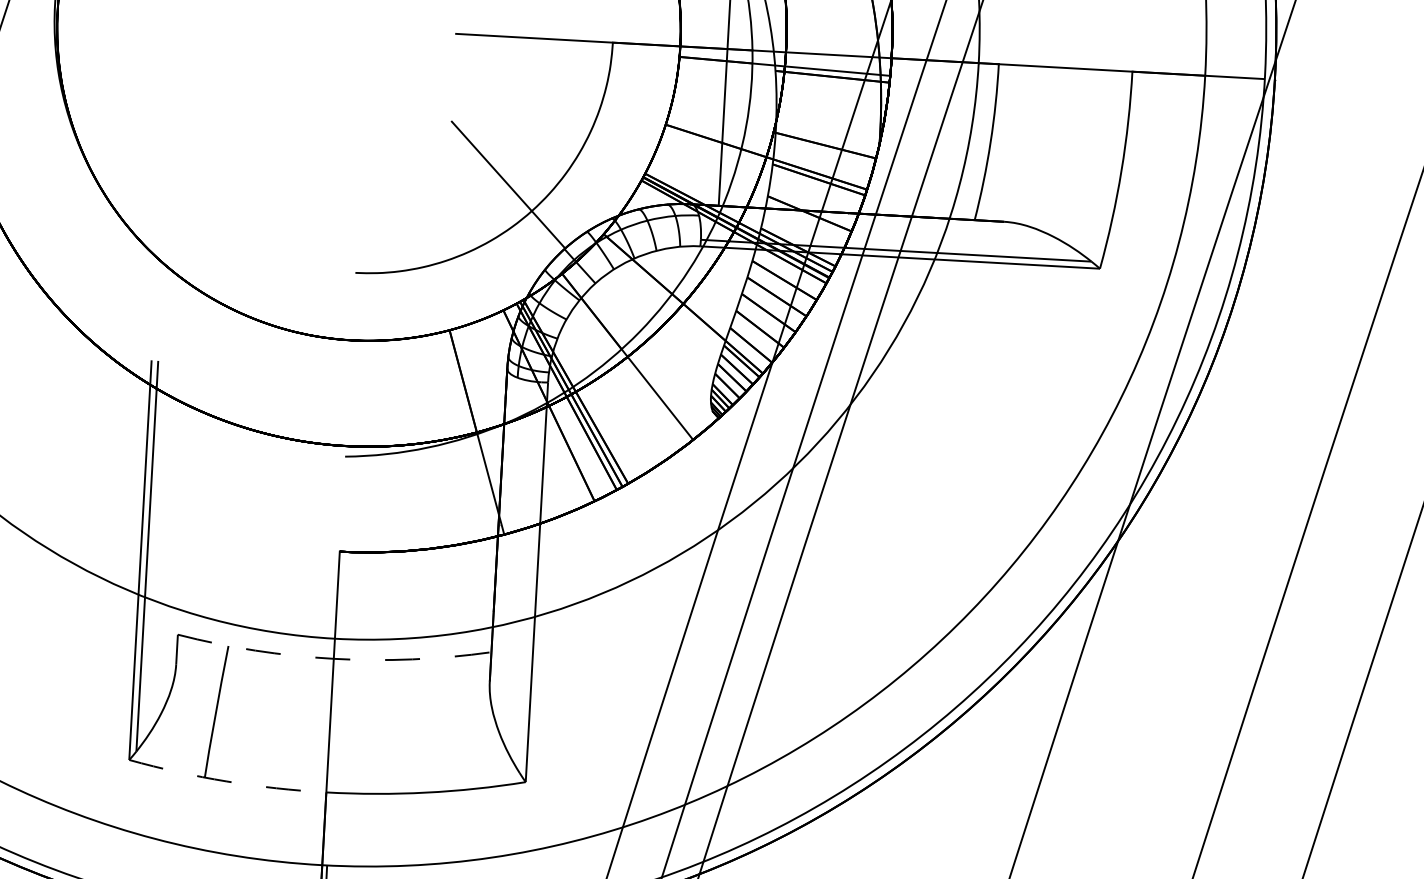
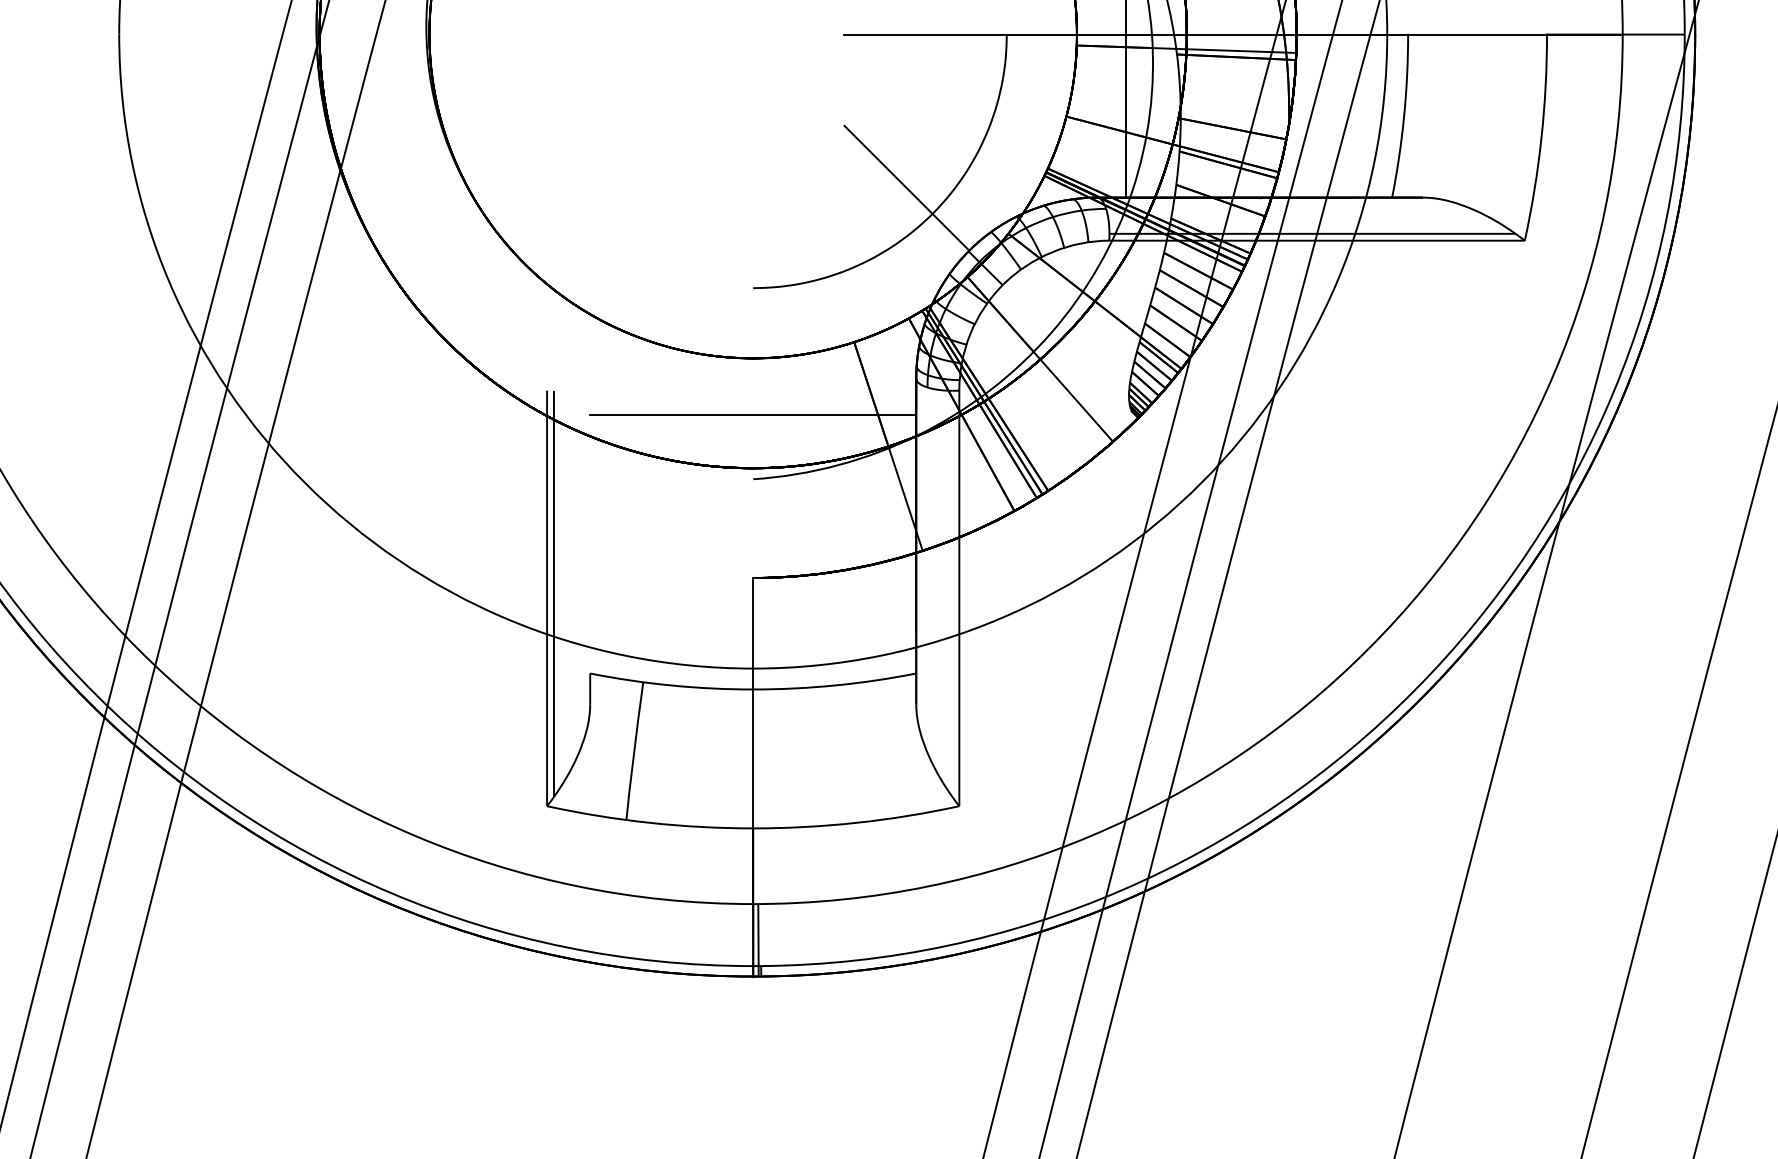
line: (348, 395) -> (753, 415), added
arc: (334, 658) -> (753, 689), dashed -> solid
arc: (226, 781) -> (649, 822), dashed -> solid

